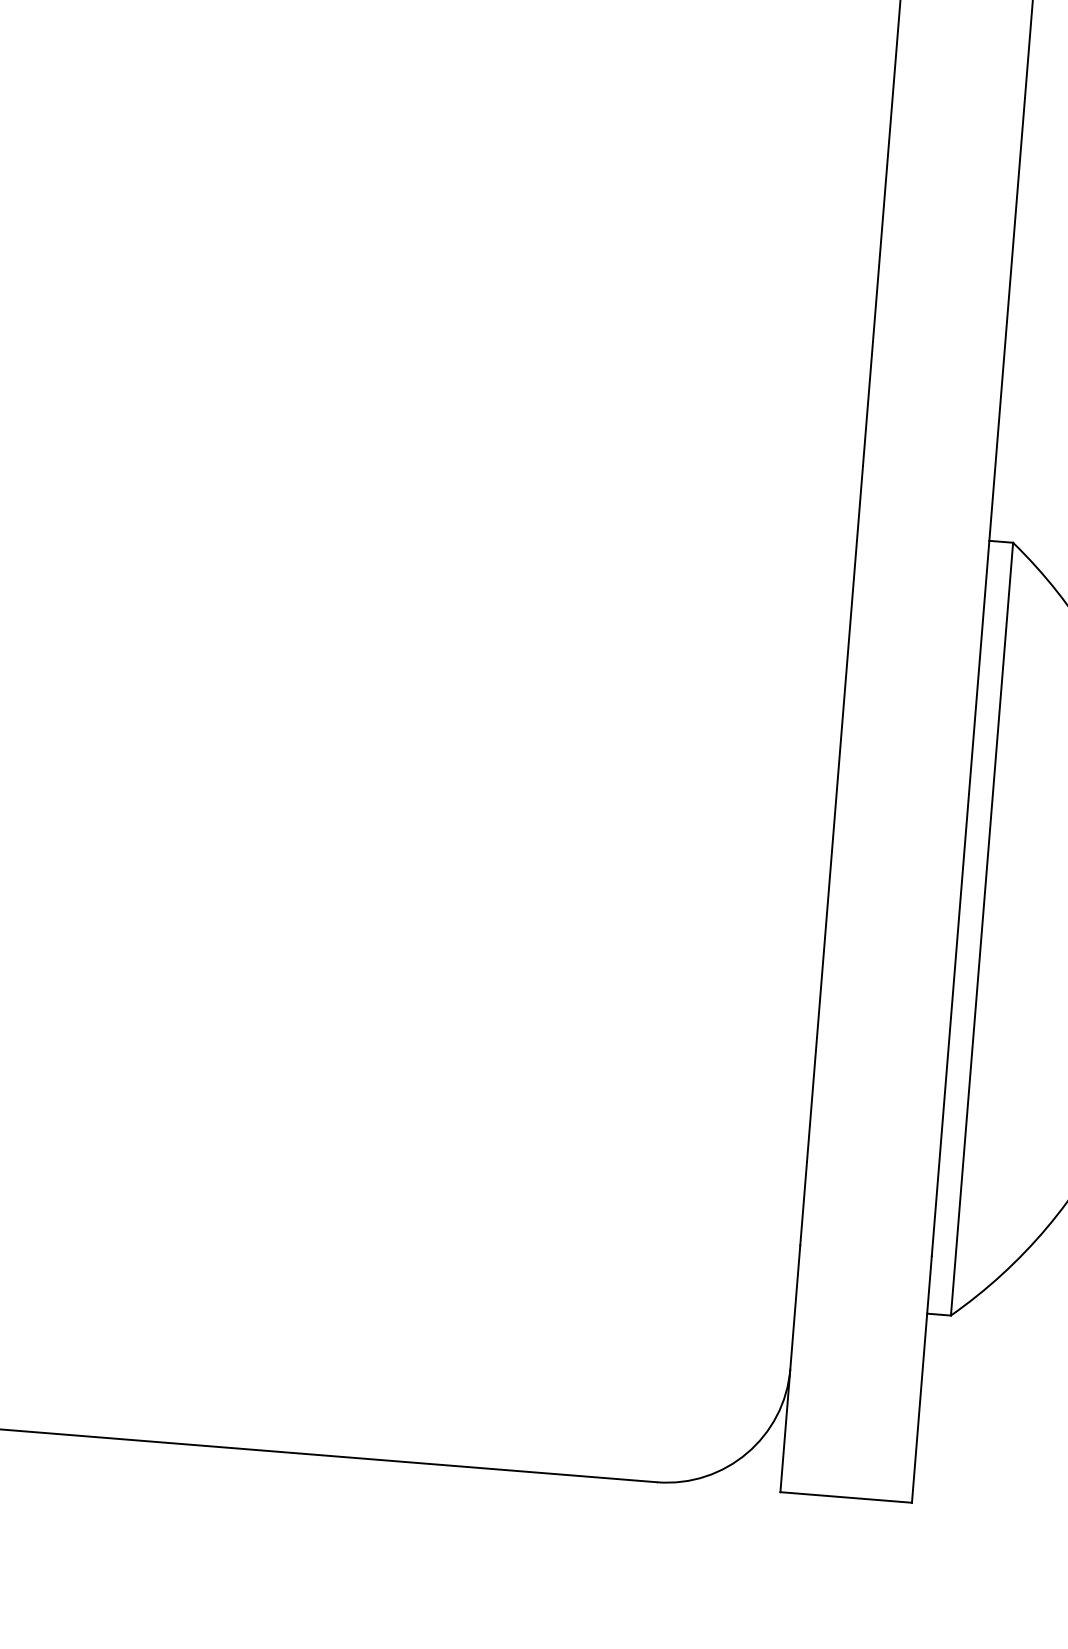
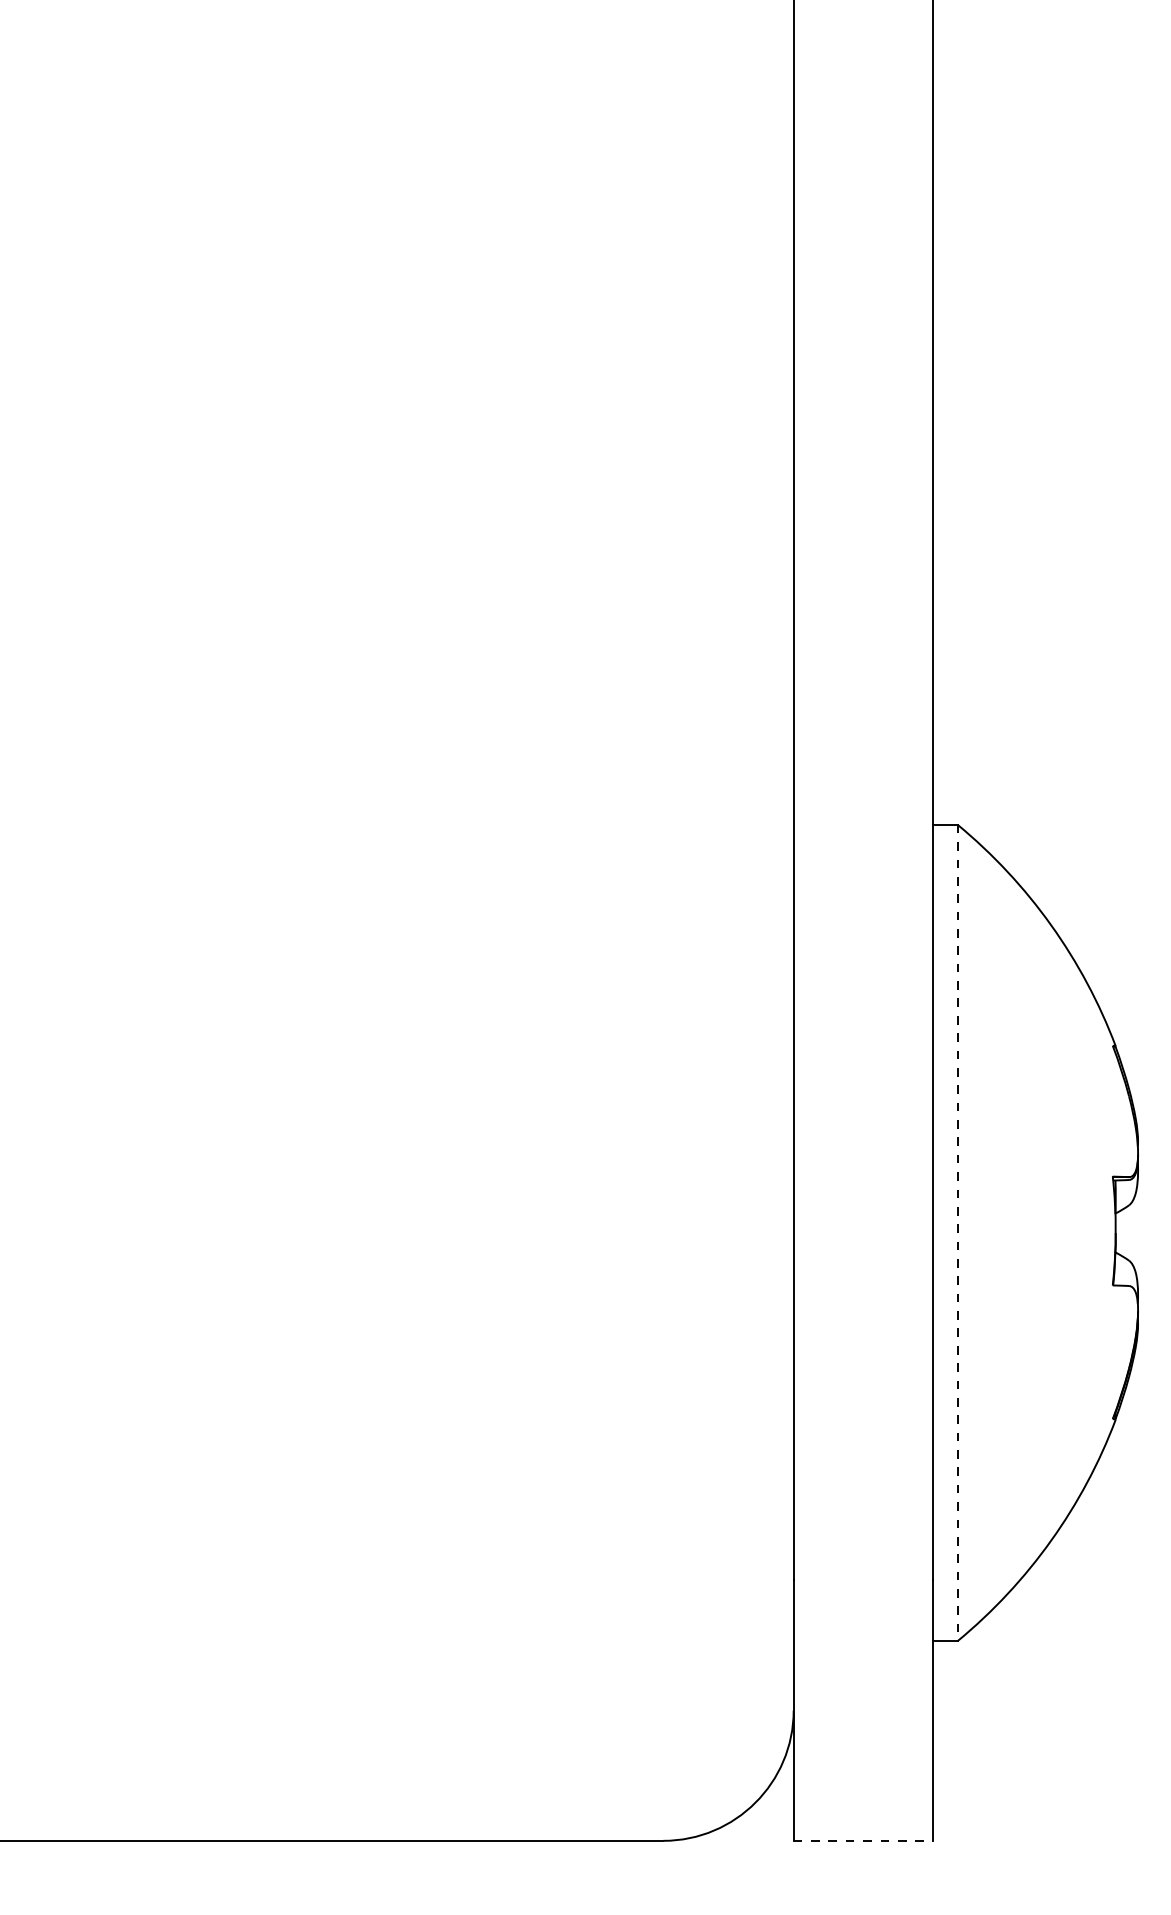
line: (981, 929) -> (957, 1233), solid -> dashed
line: (846, 1497) -> (863, 1840), solid -> dashed

